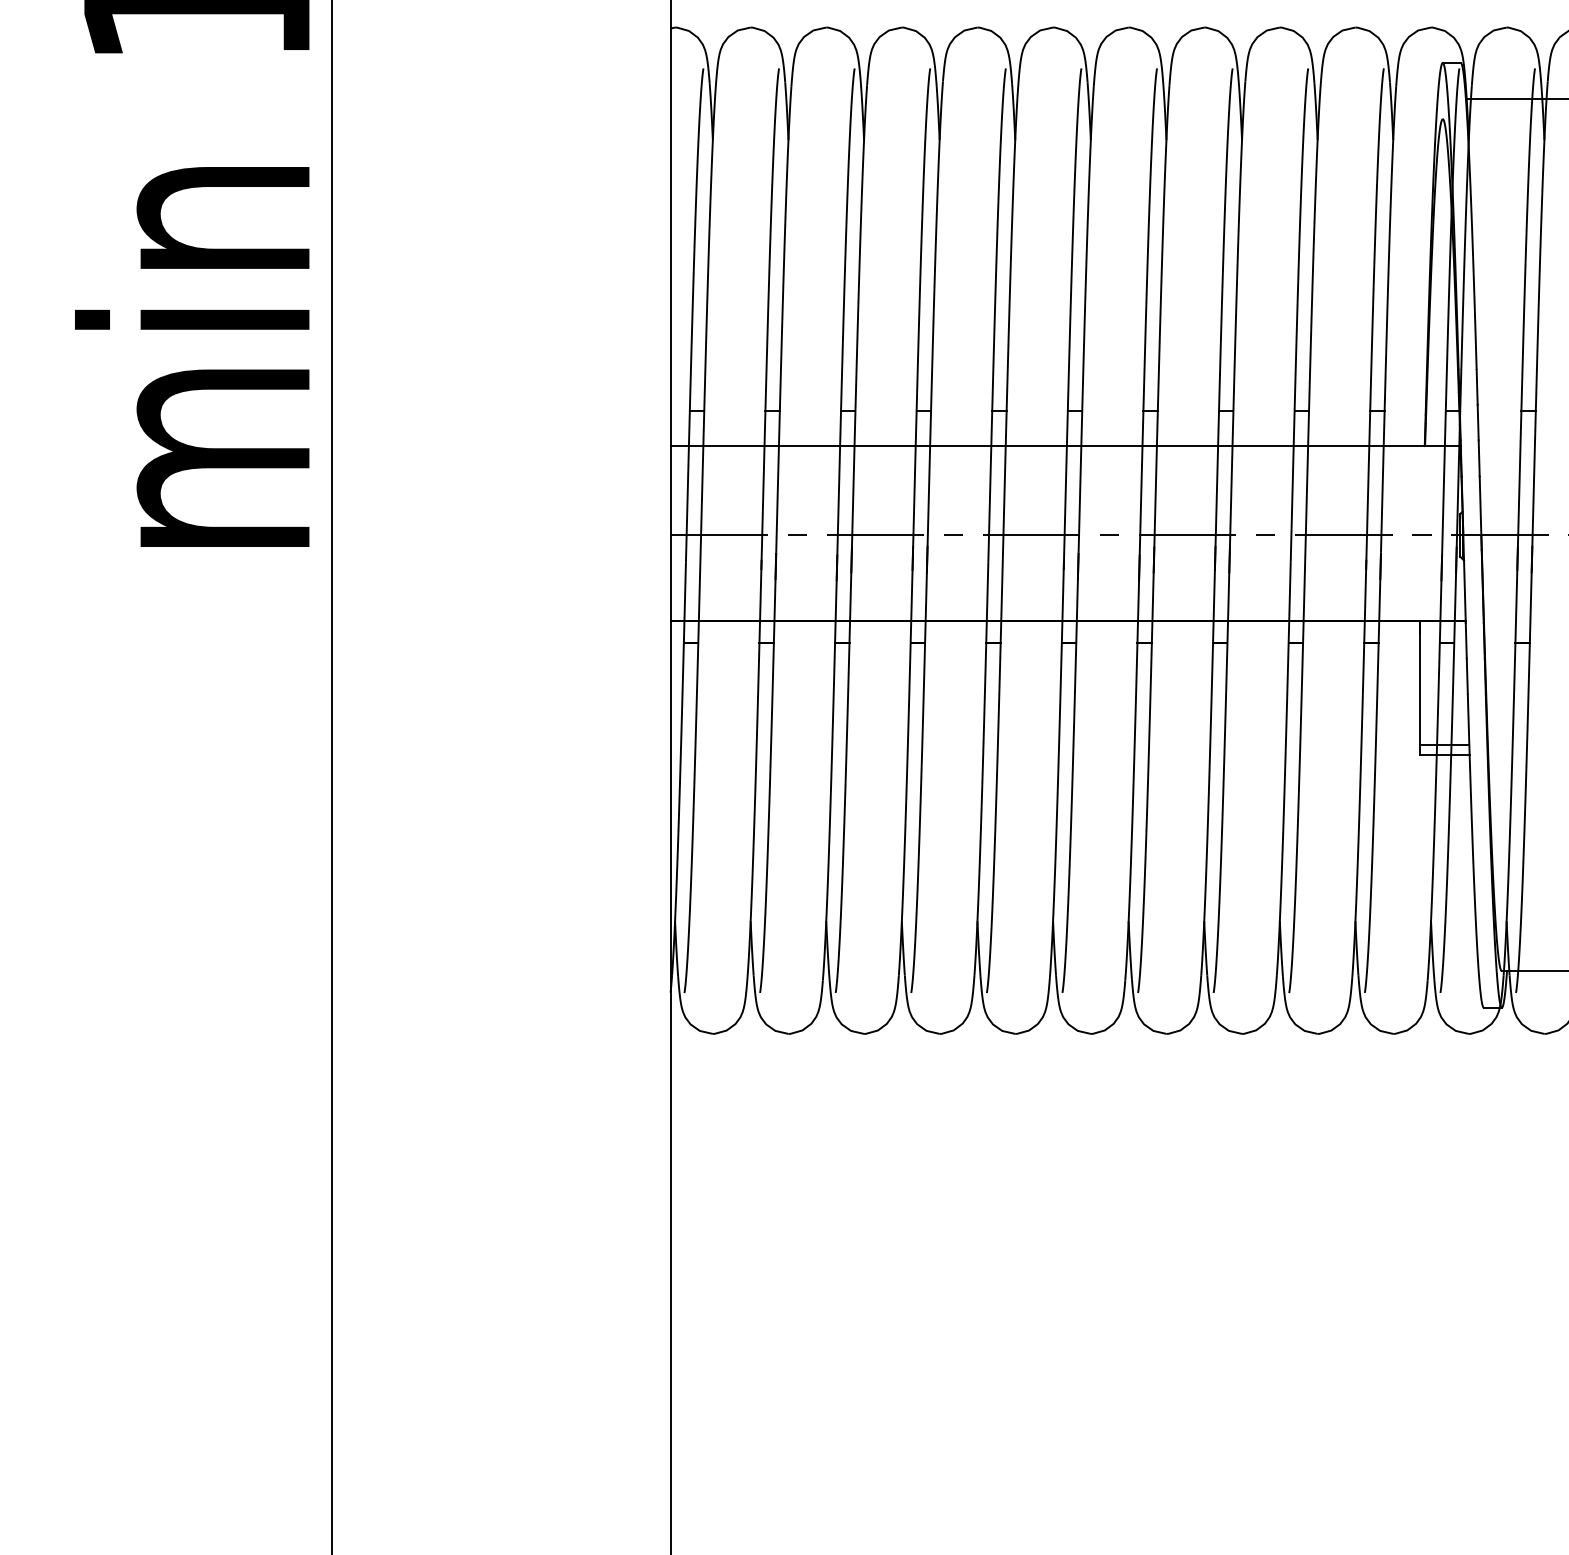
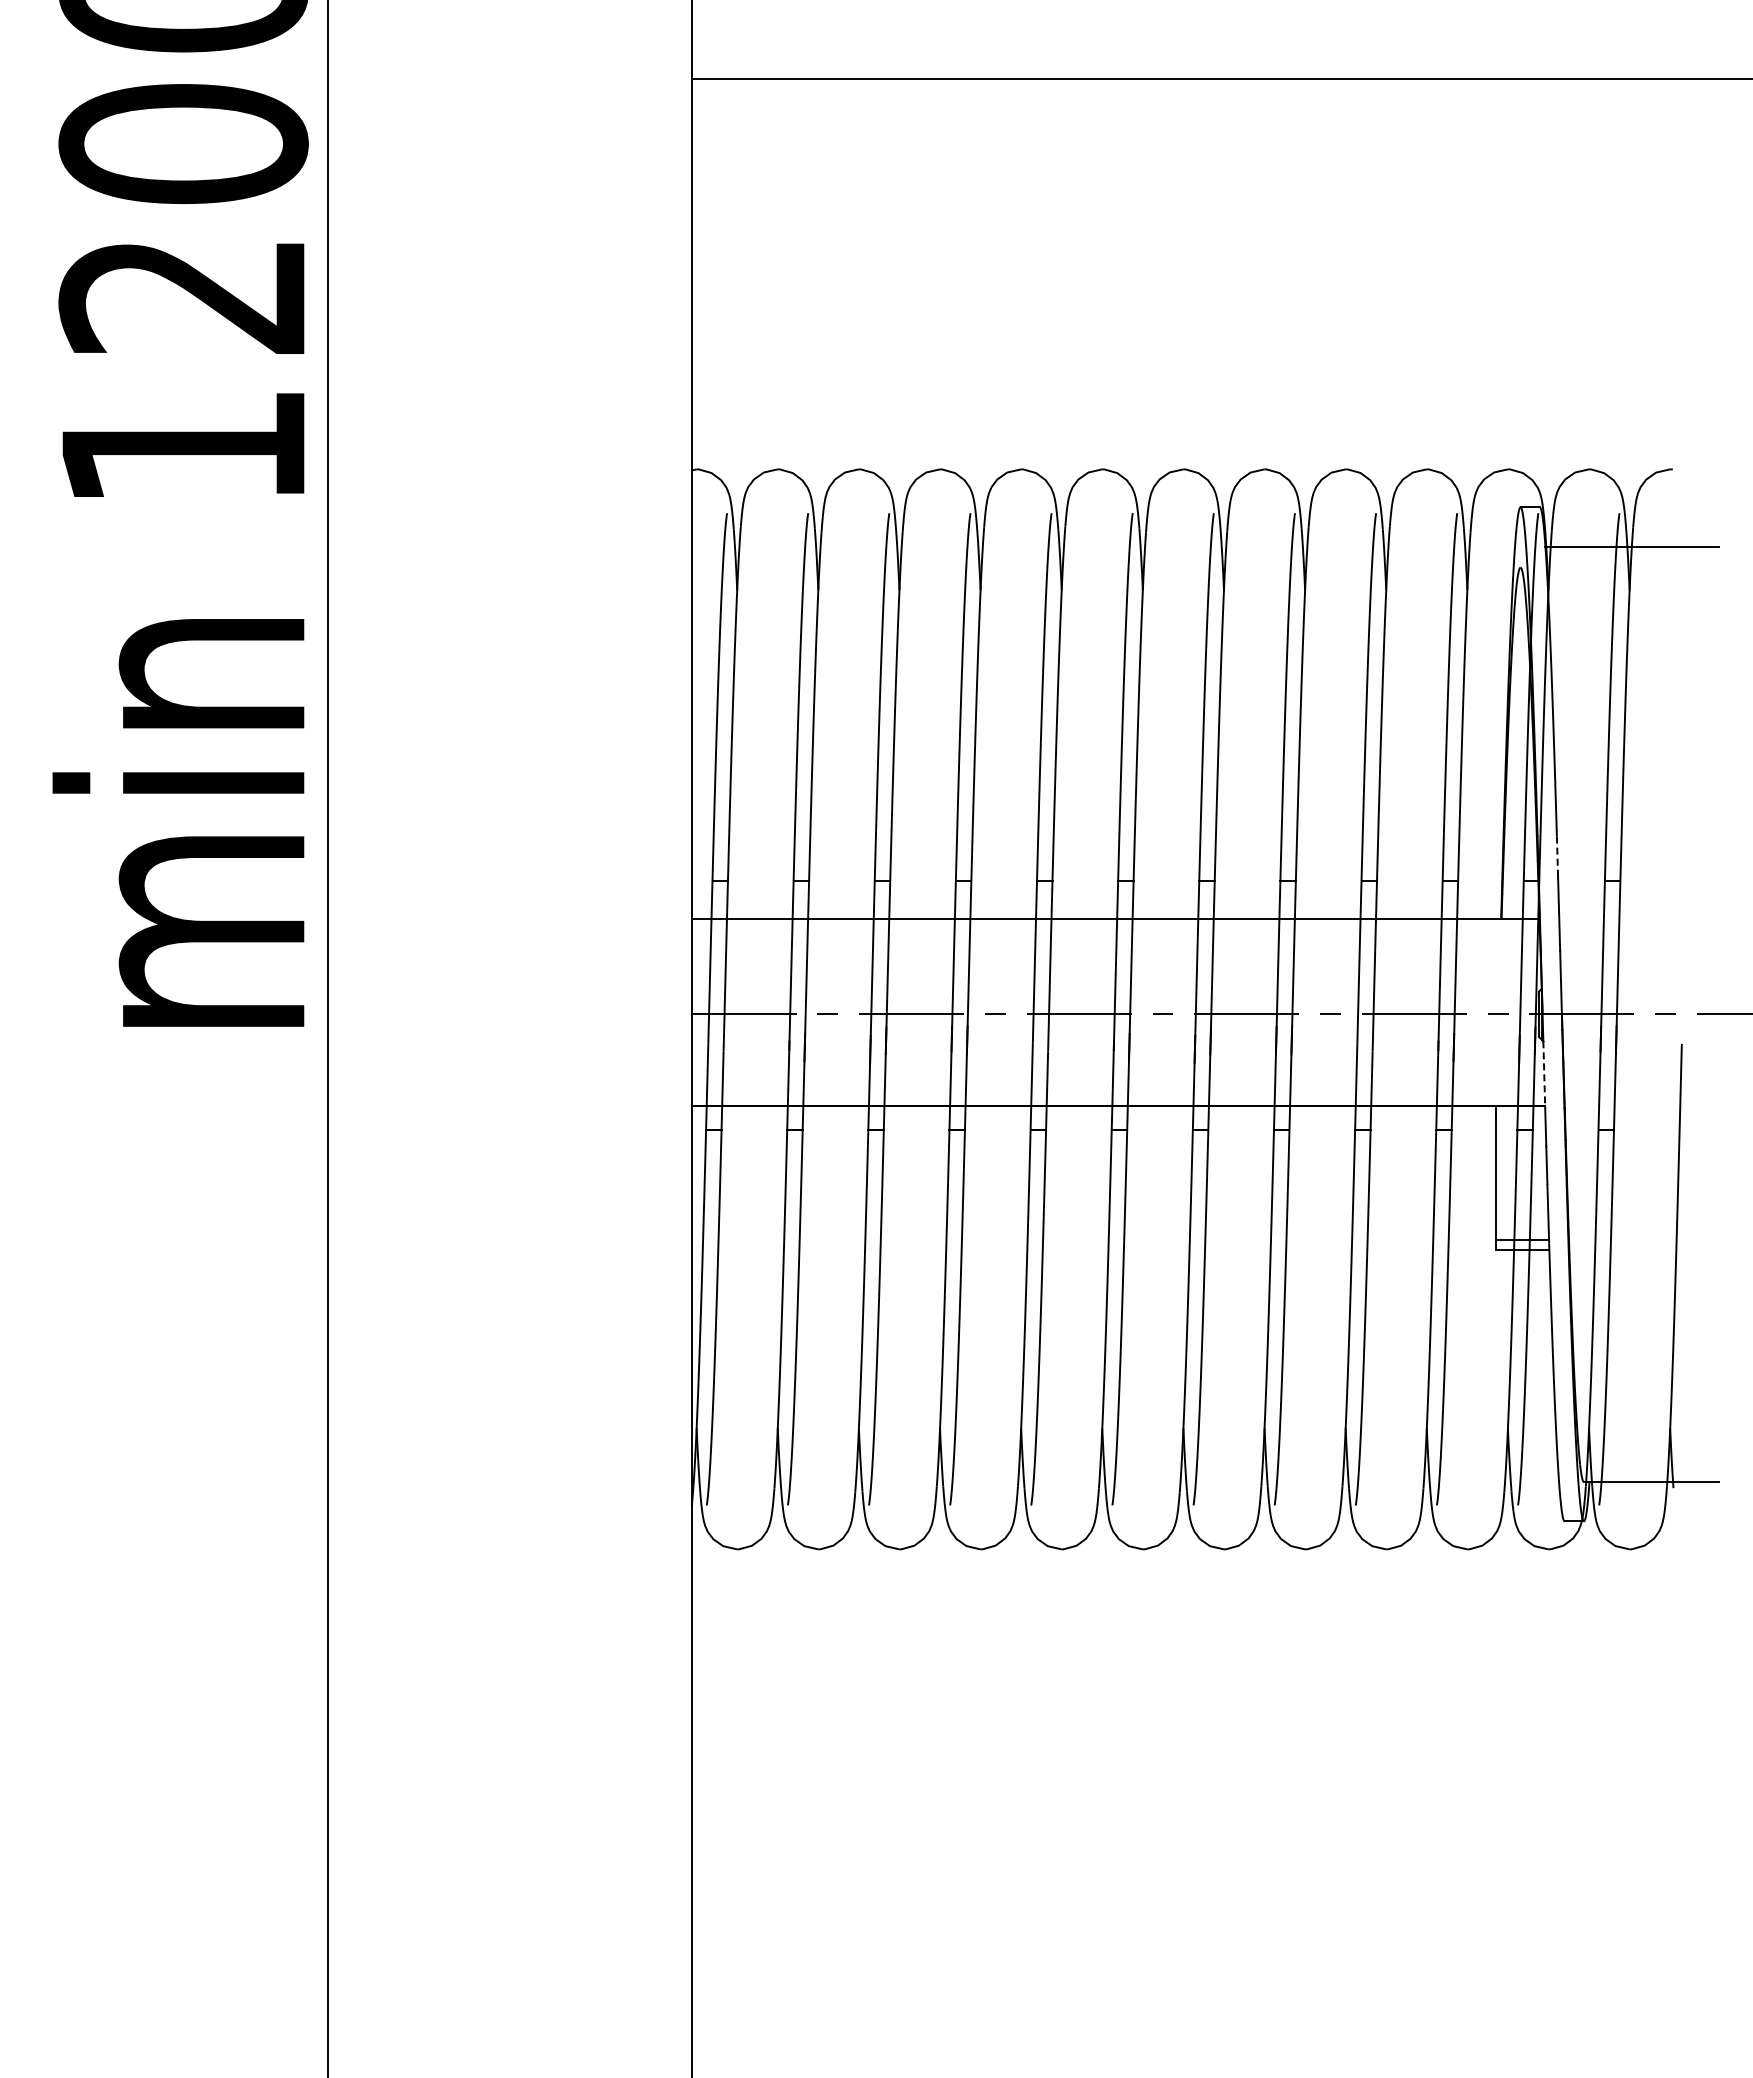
line: (1477, 387) -> (1557, 855), solid -> dashed
line: (1465, 592) -> (1544, 1075), solid -> dashed

